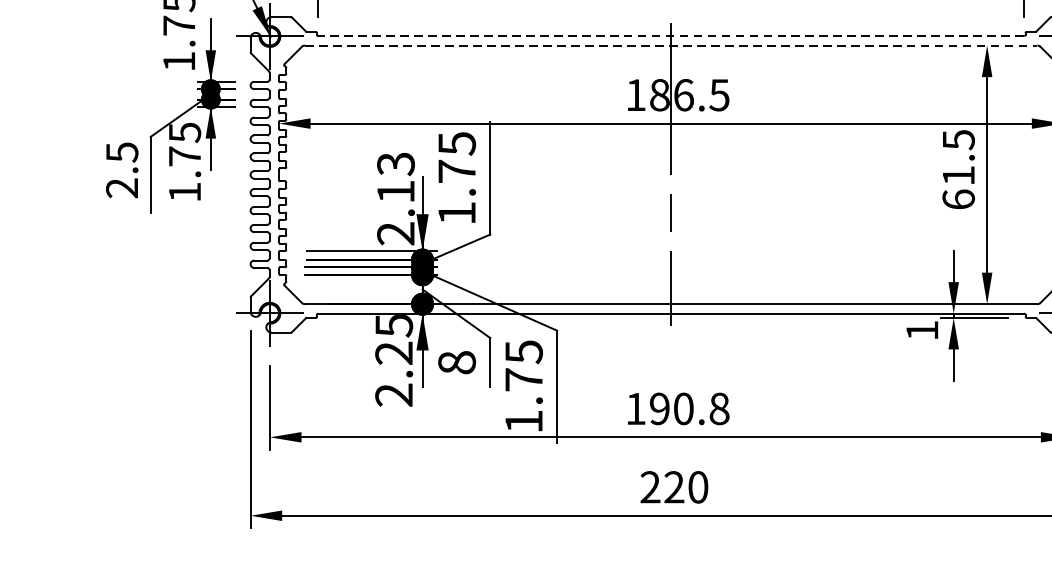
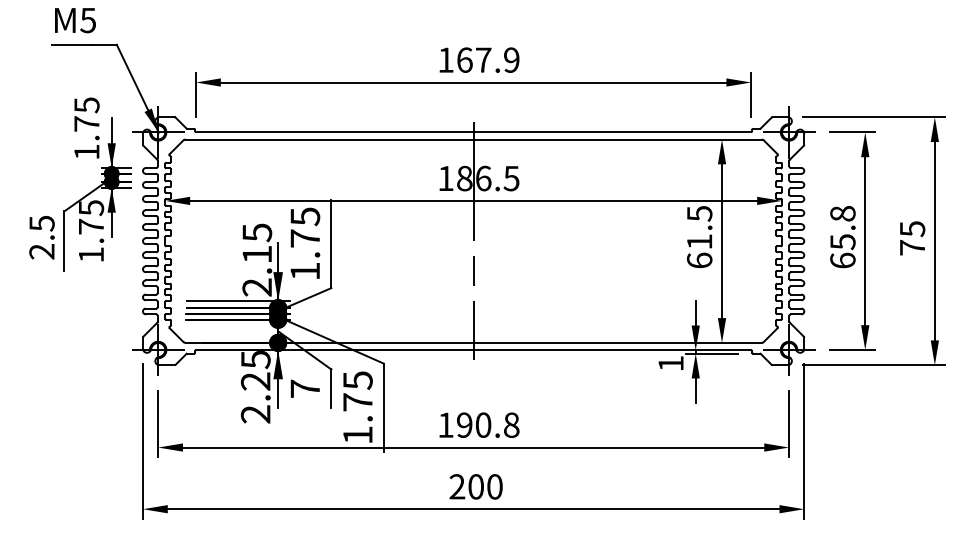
line: (671, 36) -> (473, 132), dashed -> solid
line: (671, 45) -> (473, 139), dashed -> solid
text: (394, 163) -> (256, 232), 2.13 -> 2.15
text: (457, 362) -> (305, 388), 8 -> 7
text: (673, 486) -> (475, 486), 220 -> 200

